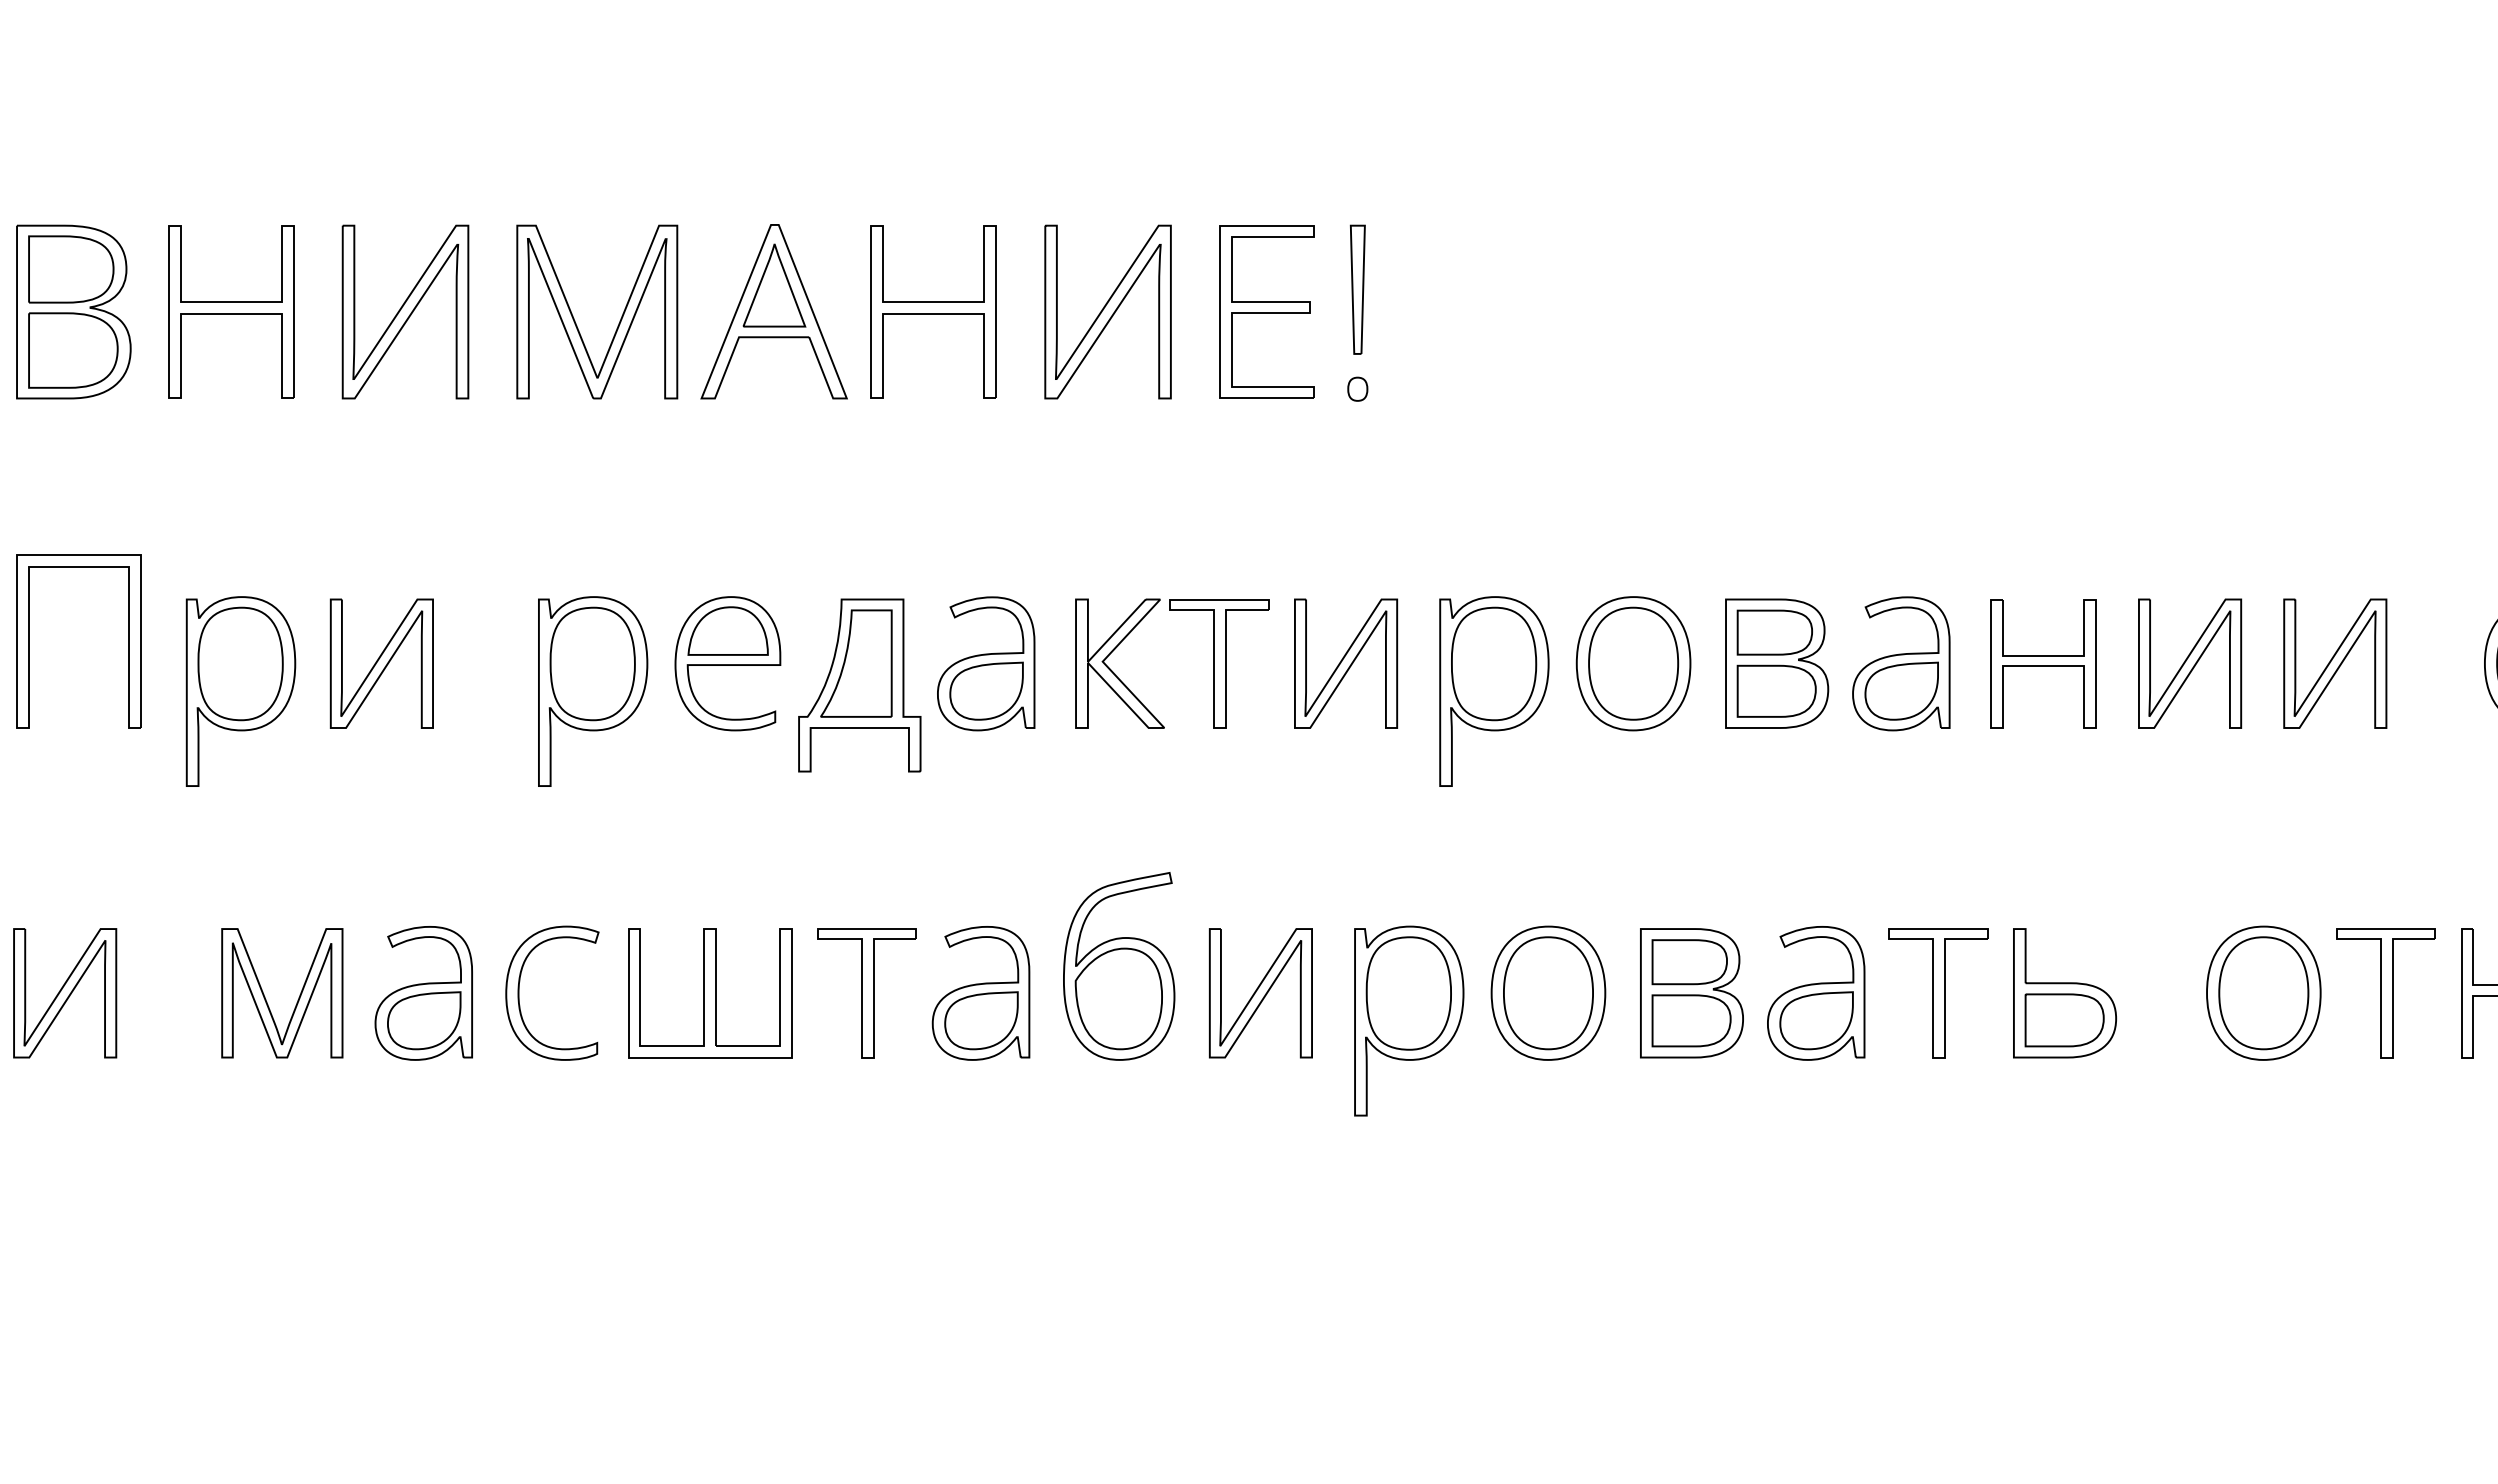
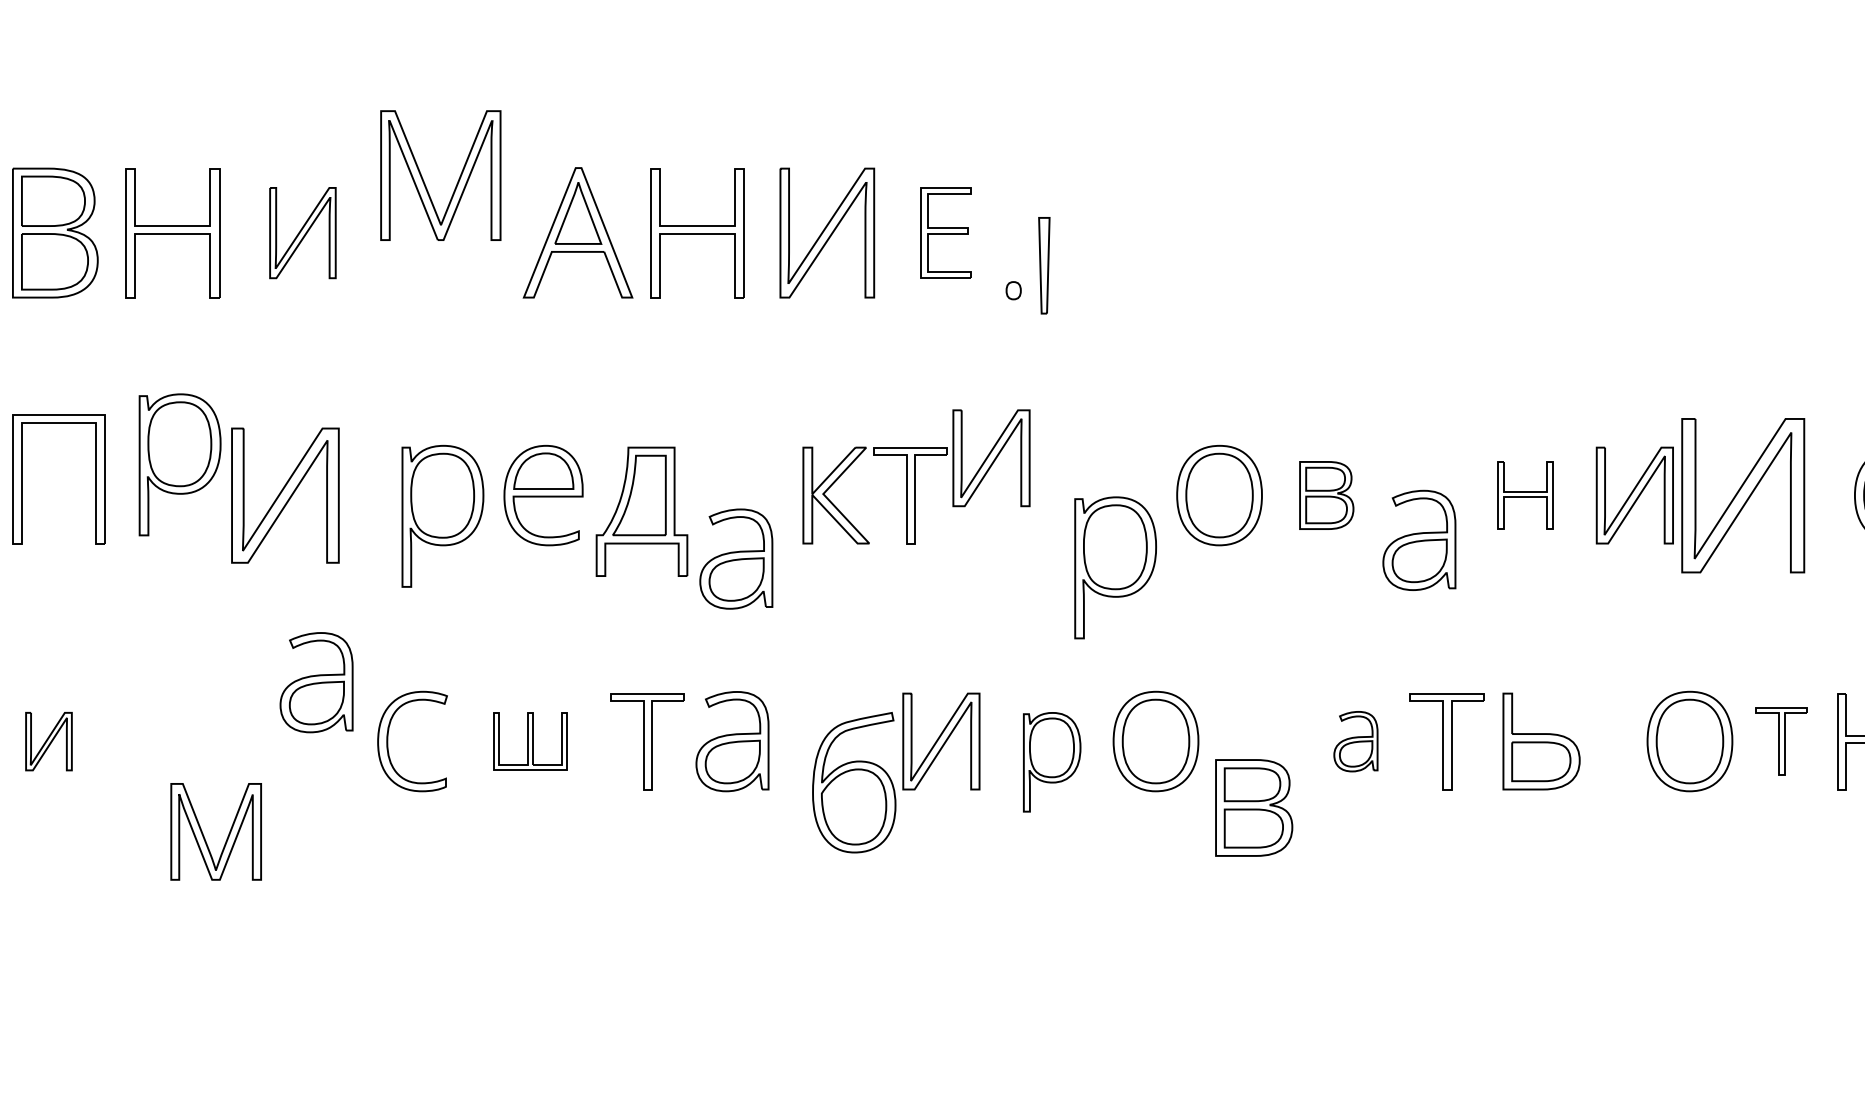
part: (1357, 289) -> (1044, 265), moved
part: (405, 311) -> (302, 232), size x0.7
part: (1266, 311) -> (945, 232), size x0.7
part: (575, 320) -> (424, 181), moved
part: (381, 663) -> (284, 495), size x1.4
part: (986, 663) -> (736, 558), moved
part: (1346, 663) -> (991, 458), moved
part: (1777, 663) -> (1326, 495), size x0.7
part: (1901, 663) -> (1419, 540), moved
part: (2043, 663) -> (1525, 495), size x0.7
part: (2335, 663) -> (1743, 495), size x1.6
part: (240, 691) -> (179, 464), moved
part: (1494, 691) -> (1115, 567), moved
part: (1119, 966) -> (854, 782), moved
part: (65, 993) -> (49, 741), size x0.6
part: (423, 993) -> (316, 682), moved
part: (710, 993) -> (530, 741), size x0.6
part: (1691, 993) -> (1253, 808), moved
part: (1816, 993) -> (1356, 741), size x0.6
part: (2385, 993) -> (1780, 741), size x0.7
part: (298, 997) -> (228, 835), moved
part: (1409, 1020) -> (1052, 761), size x0.7

